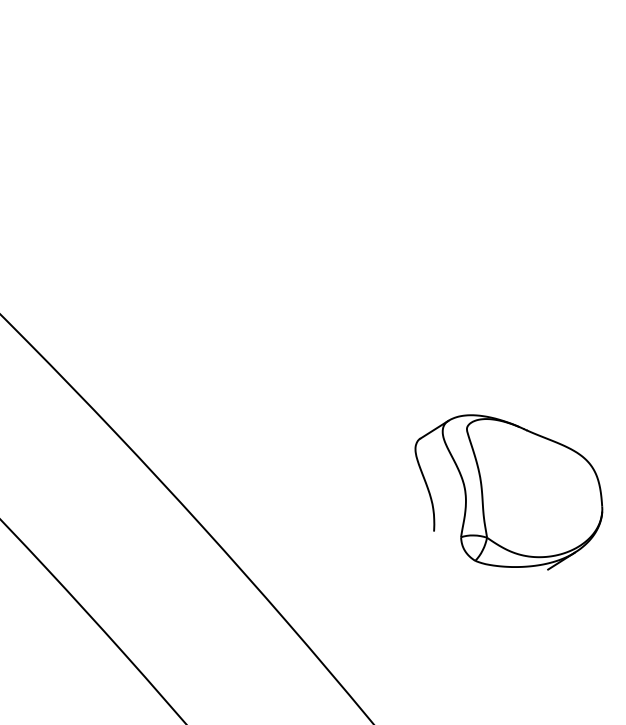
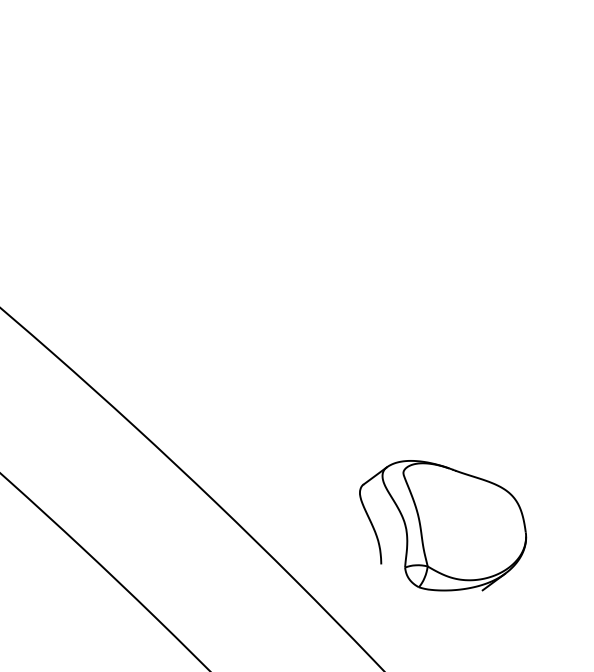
part: (508, 492) -> (443, 525), moved

